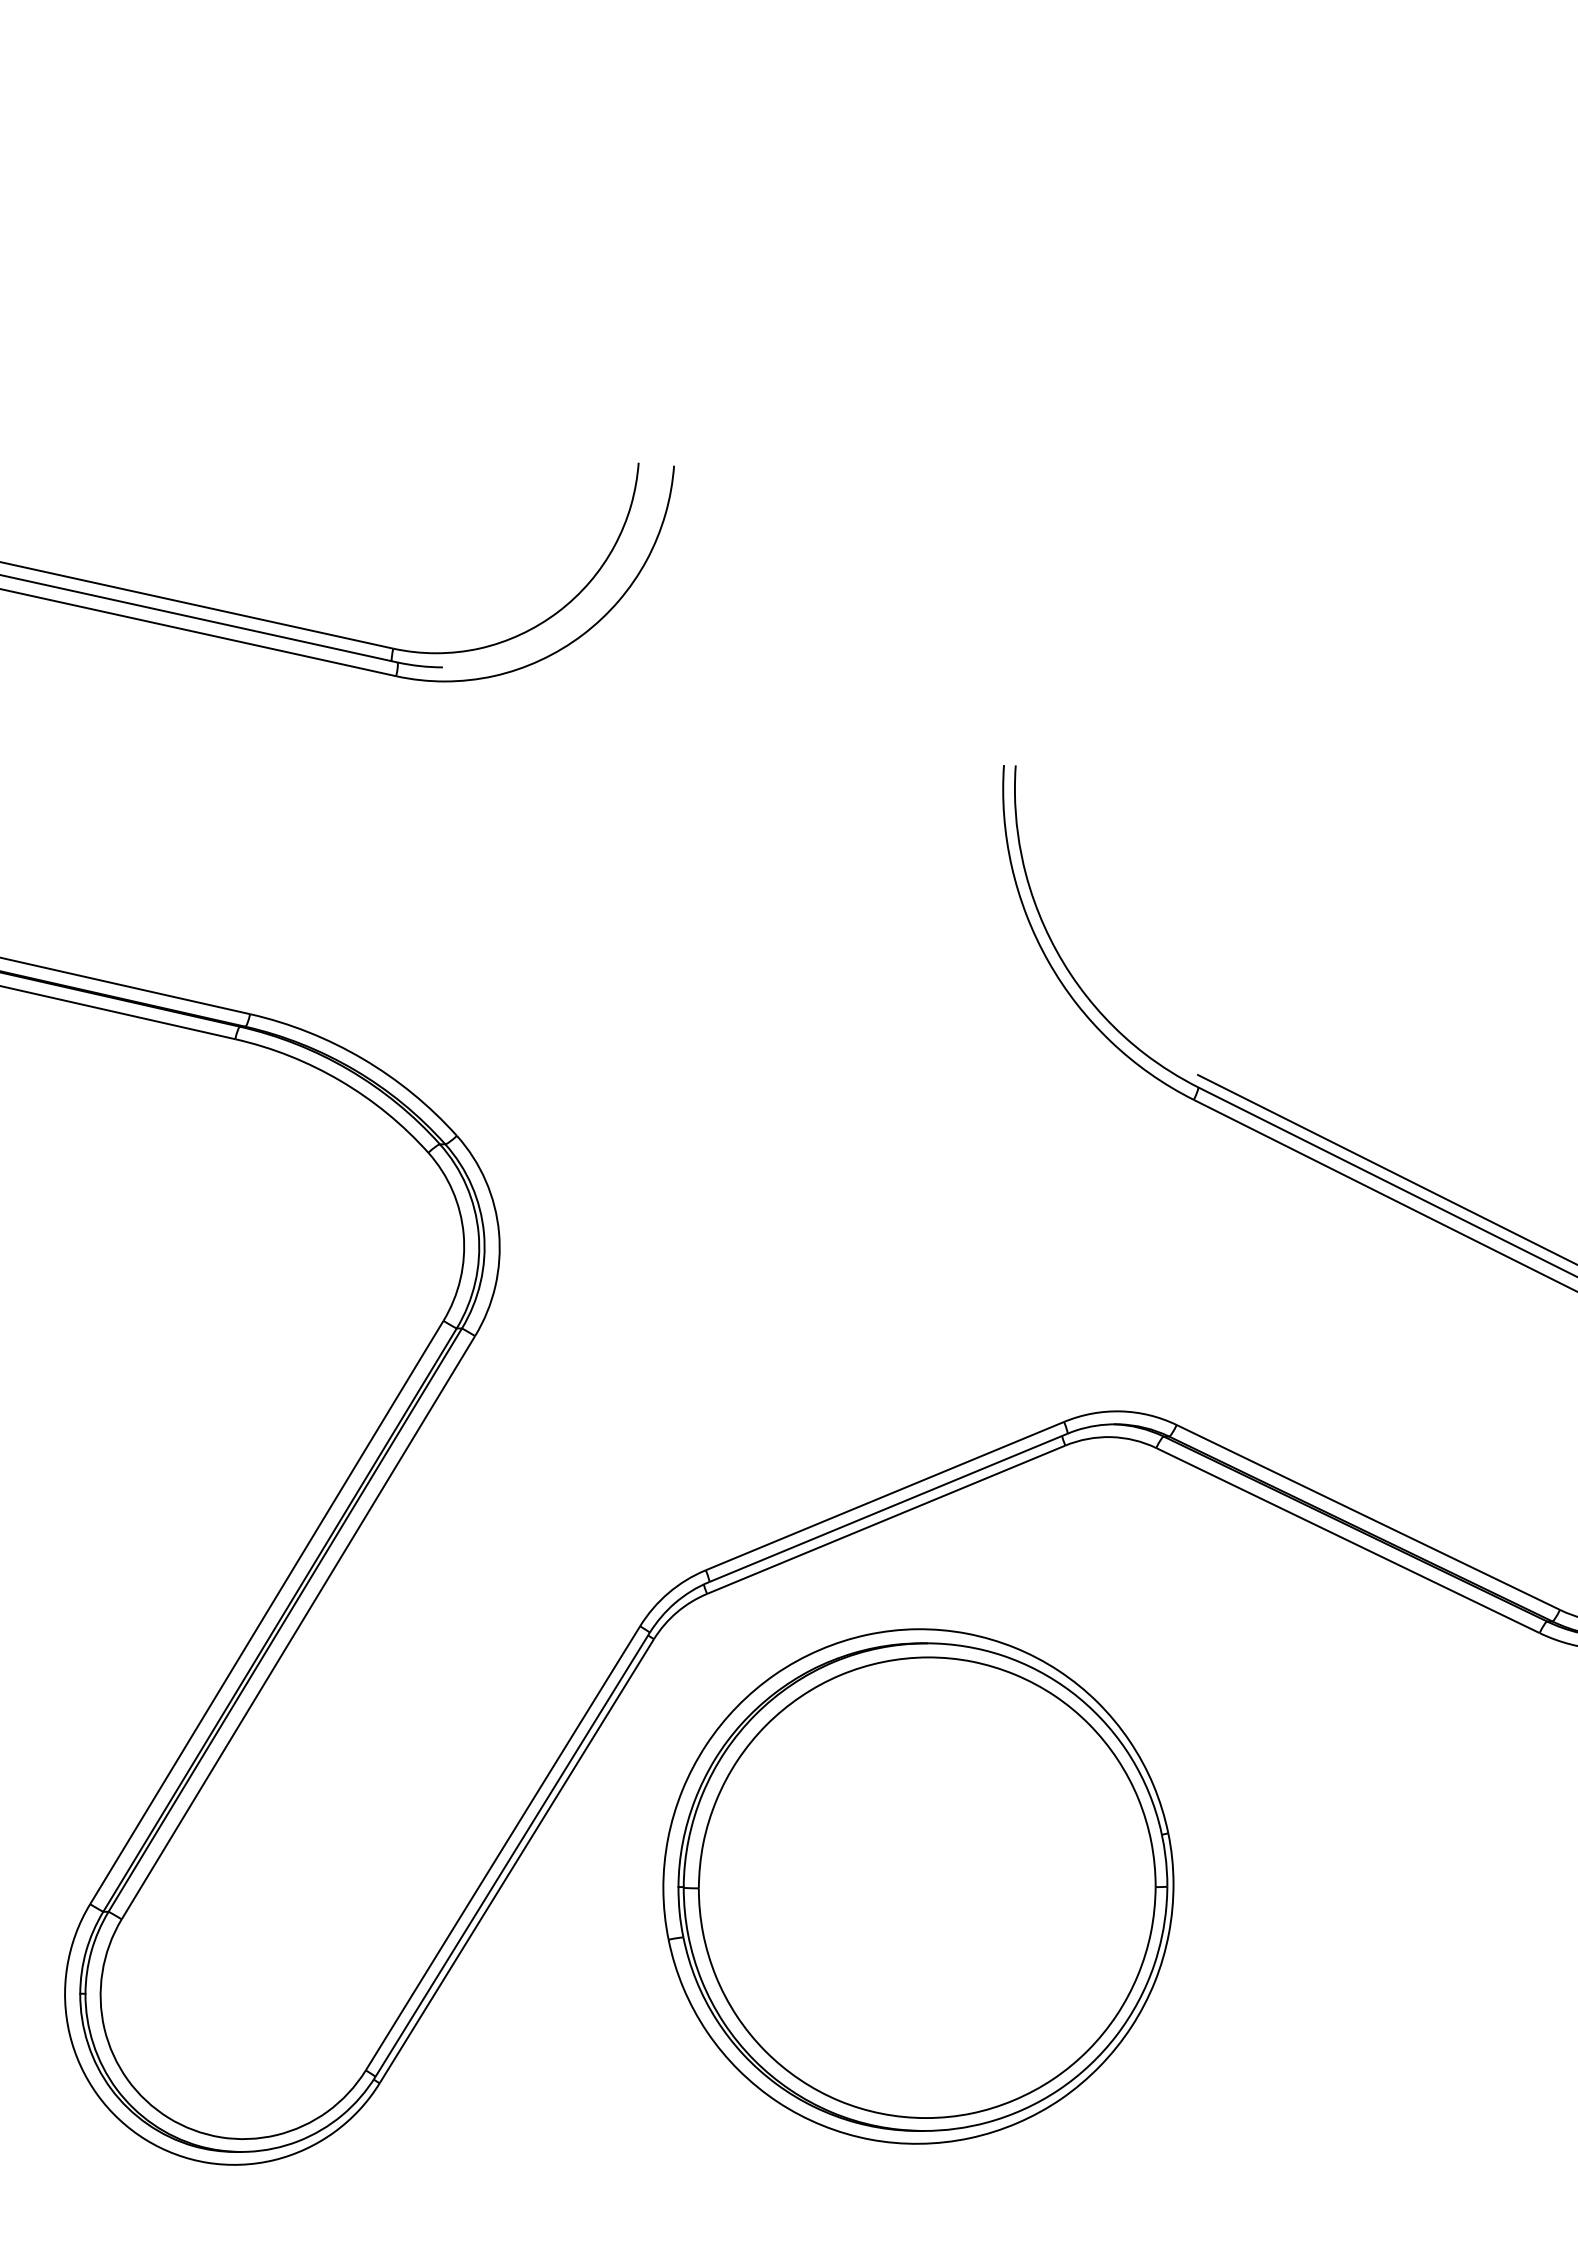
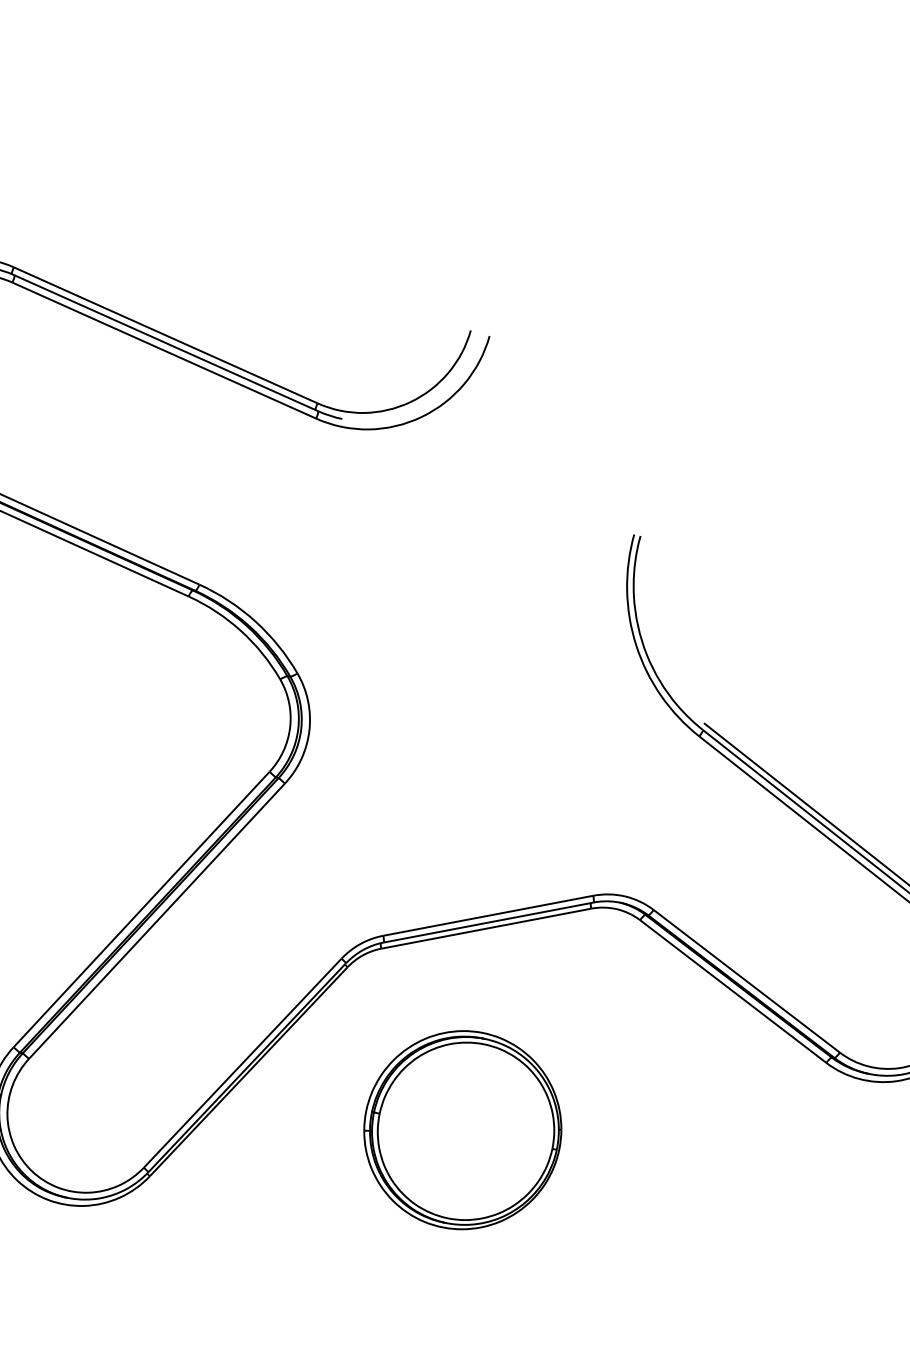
part: (917, 1885) -> (462, 1129), size x0.7

